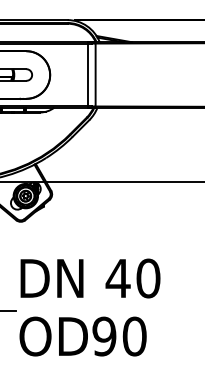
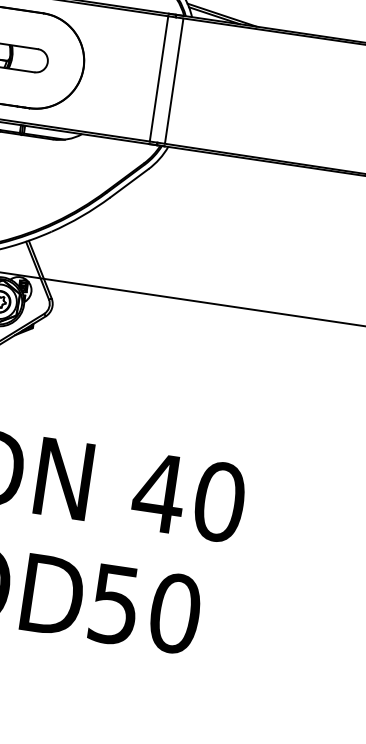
text: (104, 336) -> (114, 604), 90 -> 50

